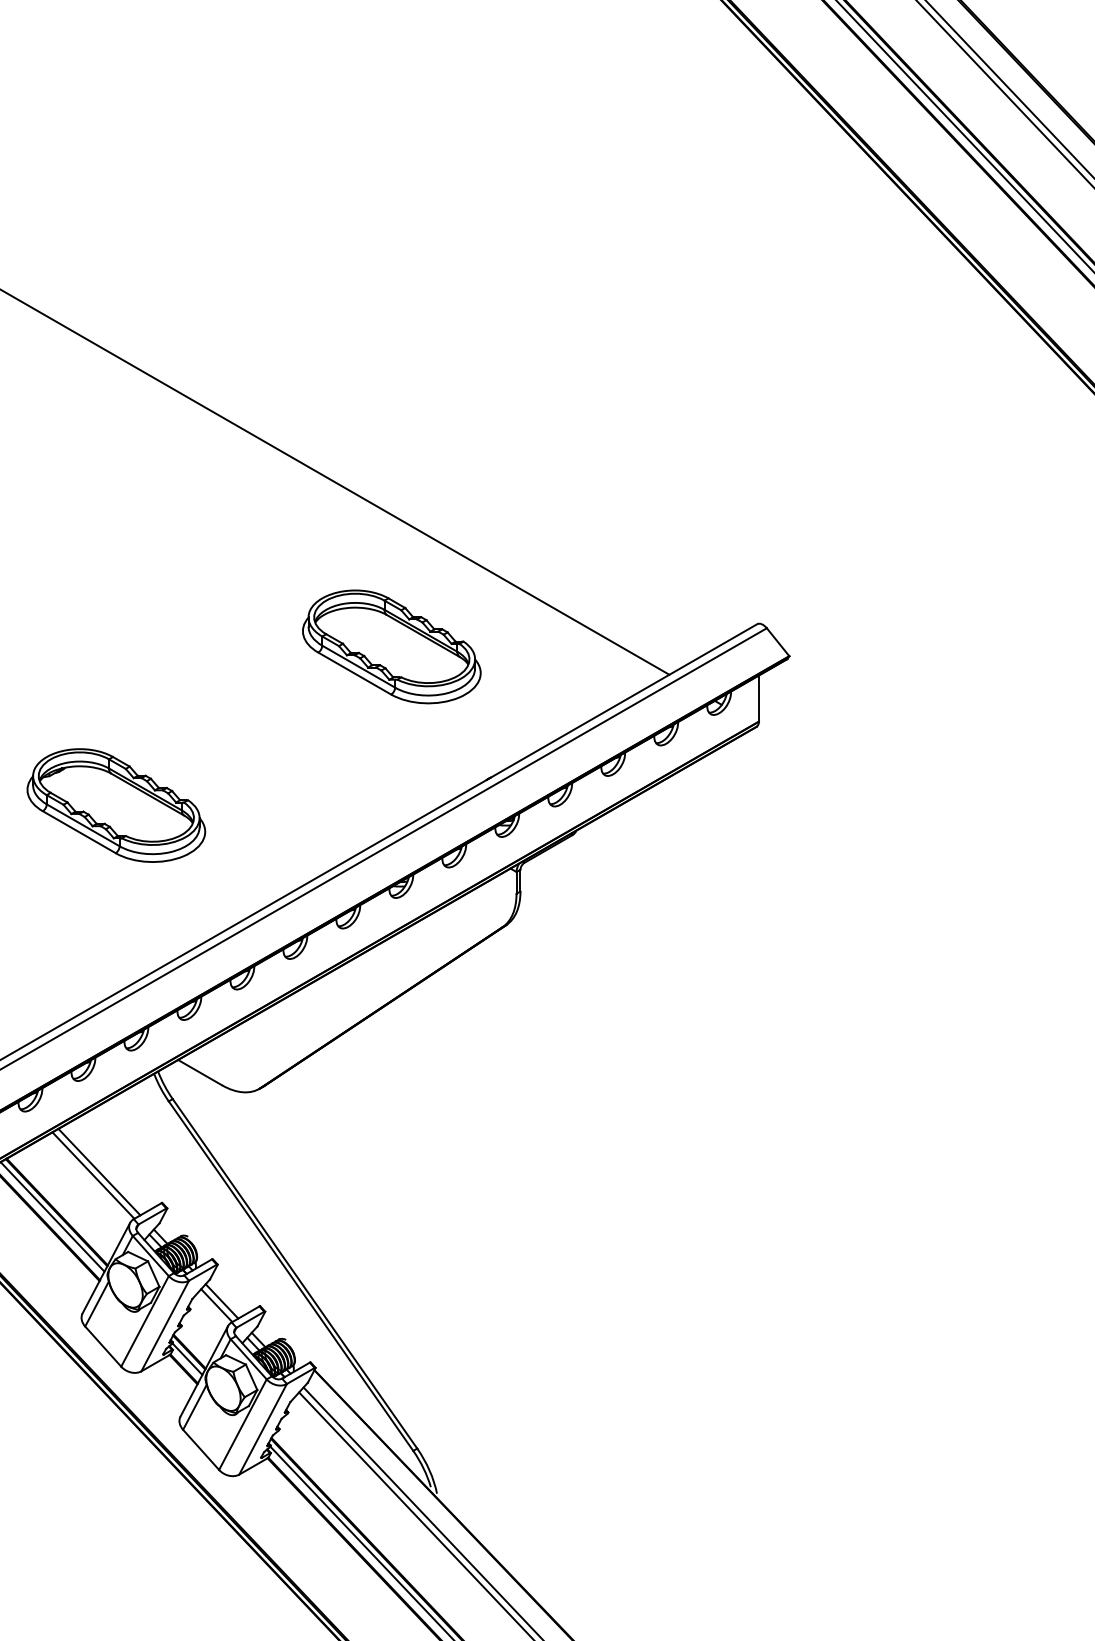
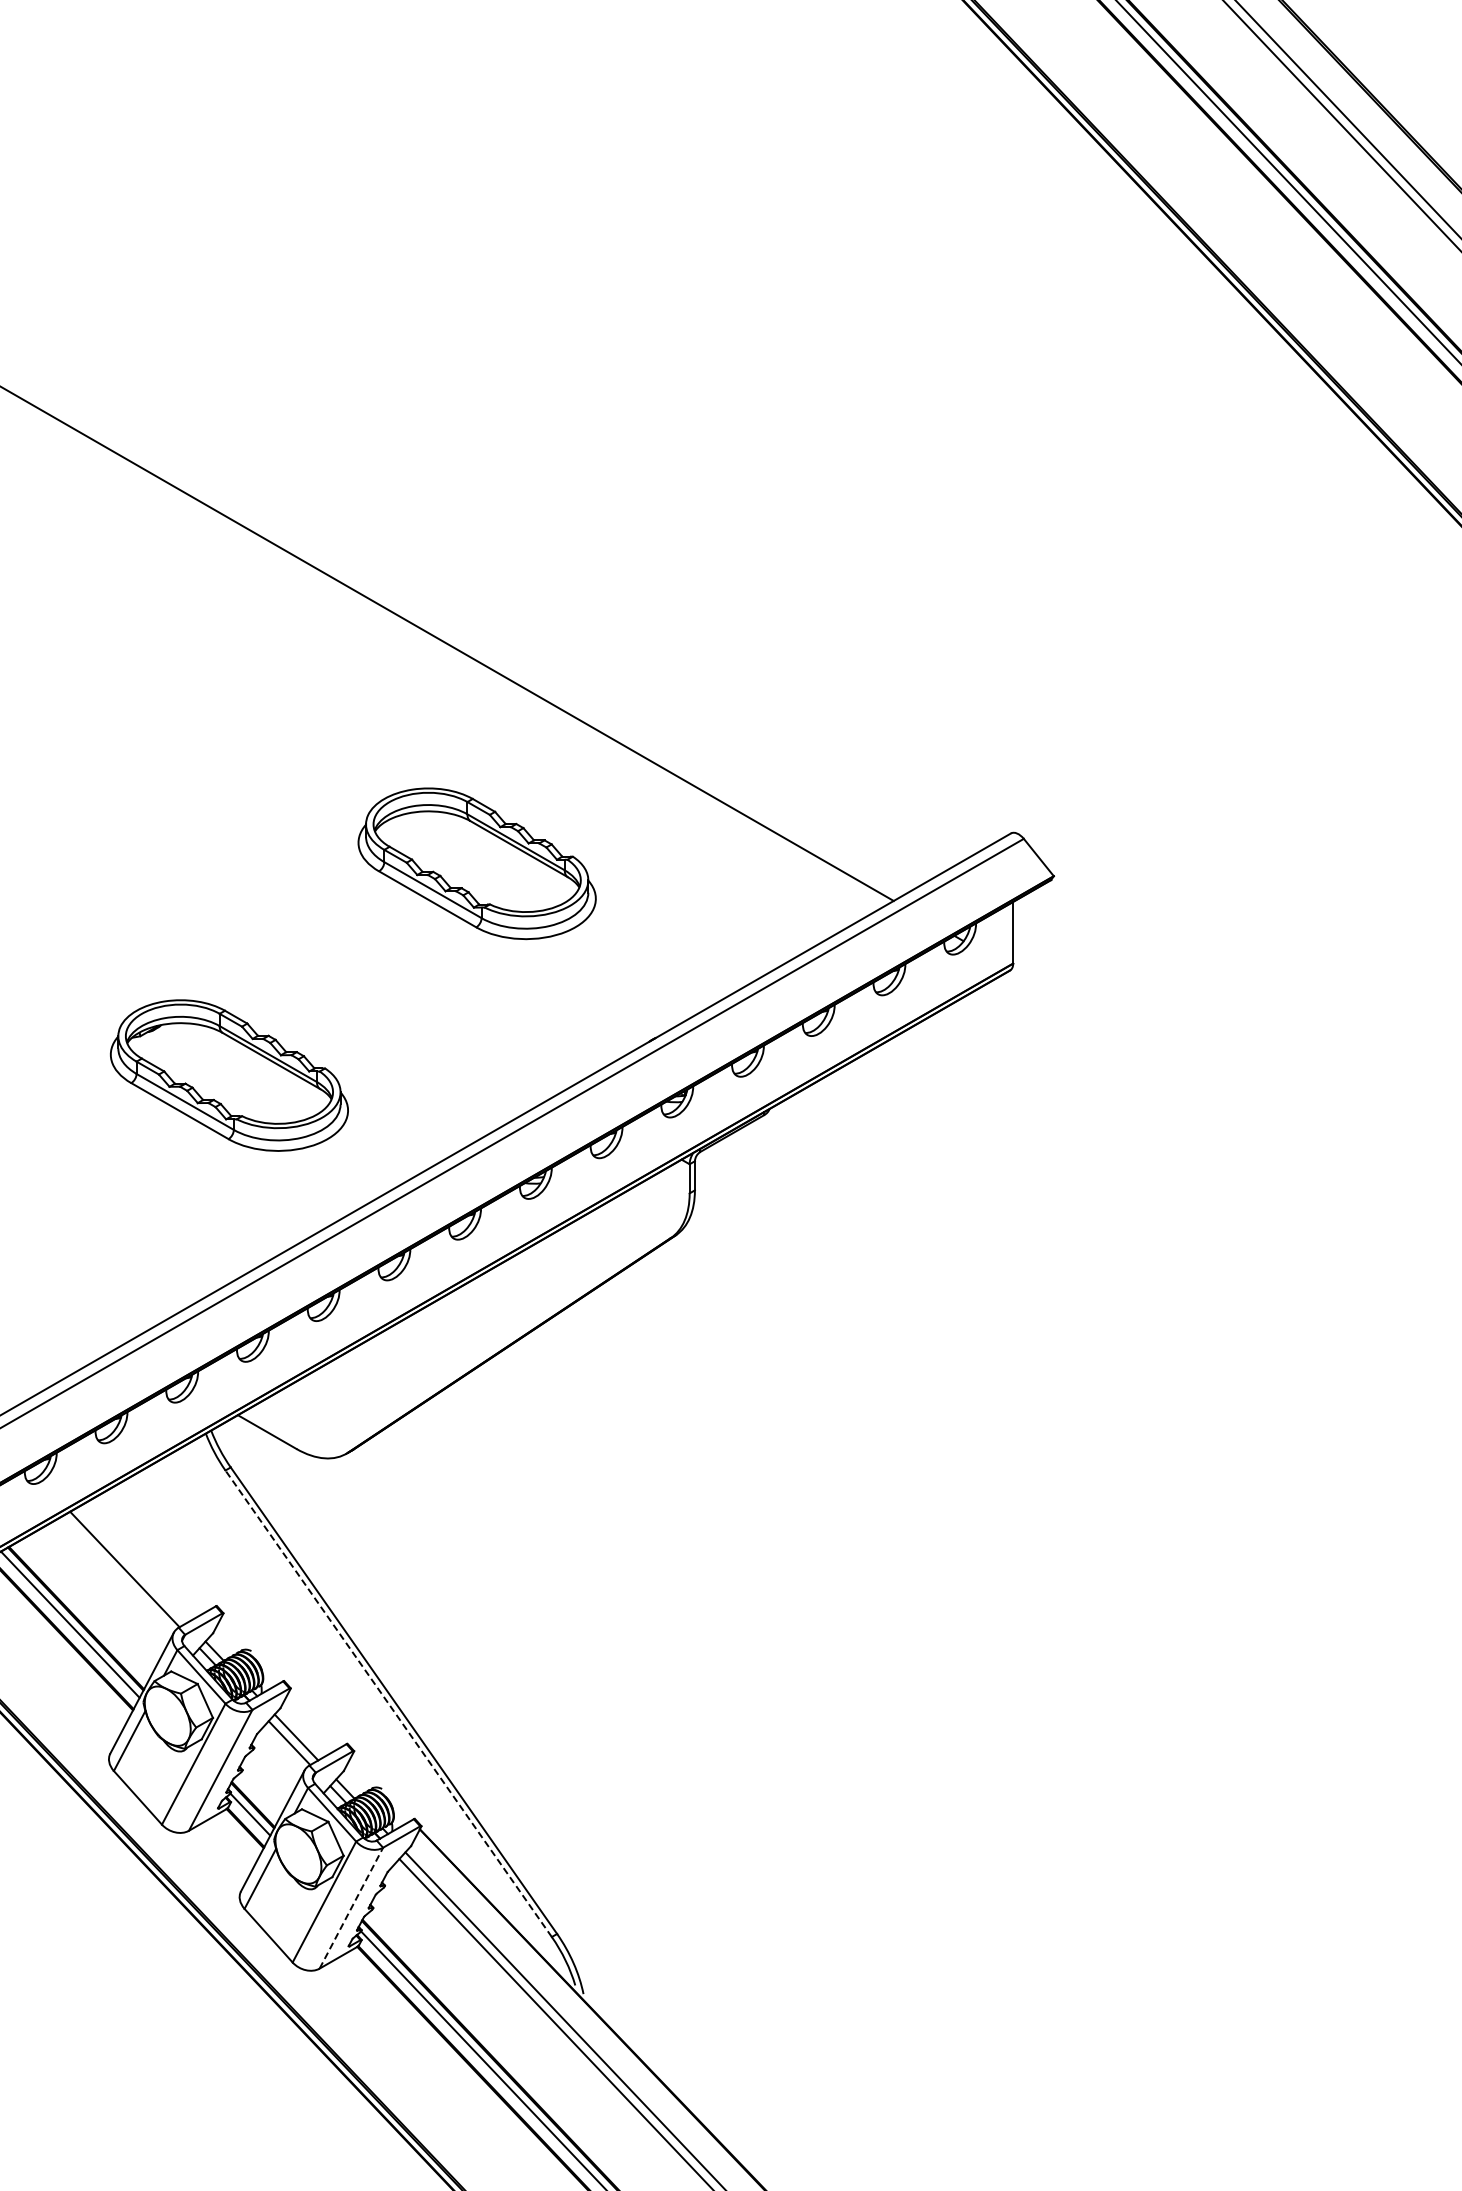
part: (391, 646) -> (476, 863), moved
part: (116, 805) -> (229, 1075), moved
line: (99, 1171) -> (132, 1564), removed
line: (290, 1275) -> (388, 1703), solid -> dashed
line: (263, 1428) -> (351, 1907), solid -> dashed

